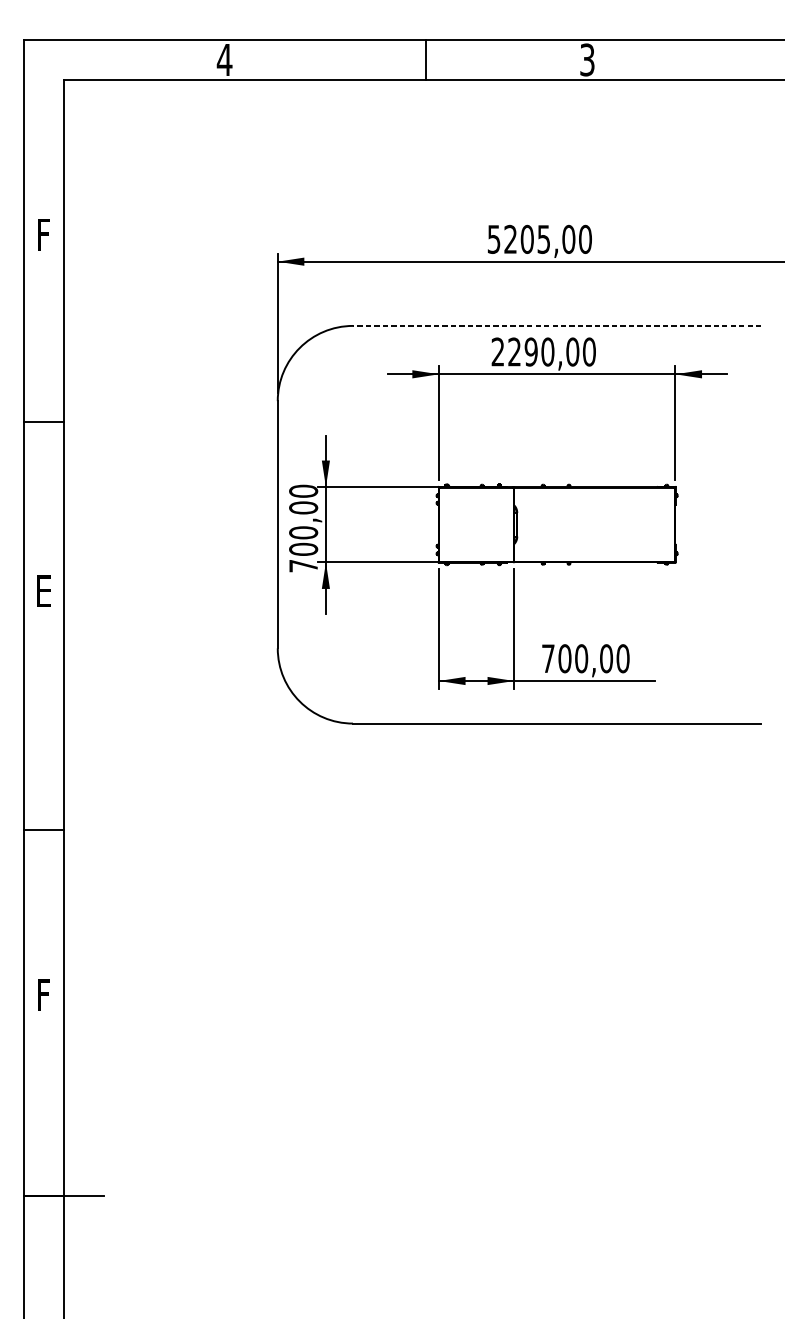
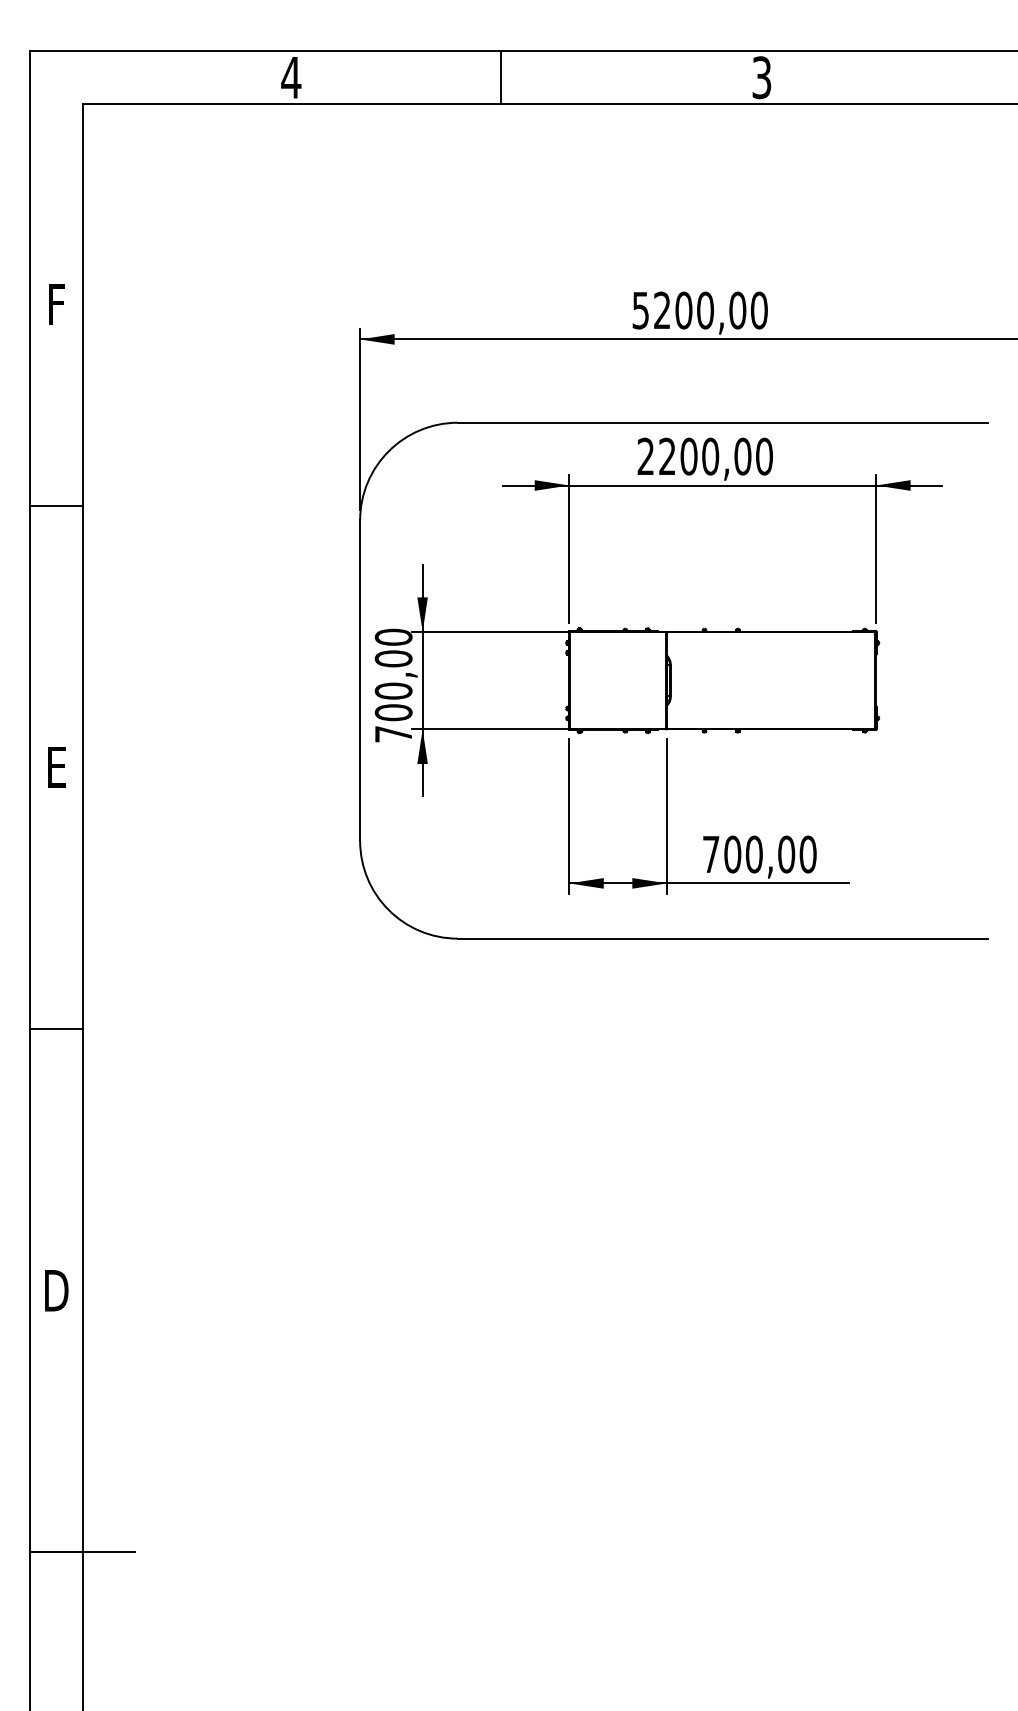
line: (425, 59) -> (500, 77), moved
text: (543, 239) -> (705, 310), 5205,00 -> 5200,00
line: (557, 325) -> (722, 422), dashed -> solid
text: (530, 351) -> (688, 456), 2290,00 -> 2200,00
line: (43, 422) -> (56, 506), moved
line: (43, 830) -> (56, 1029), moved
text: (43, 994) -> (56, 1290), F -> D

